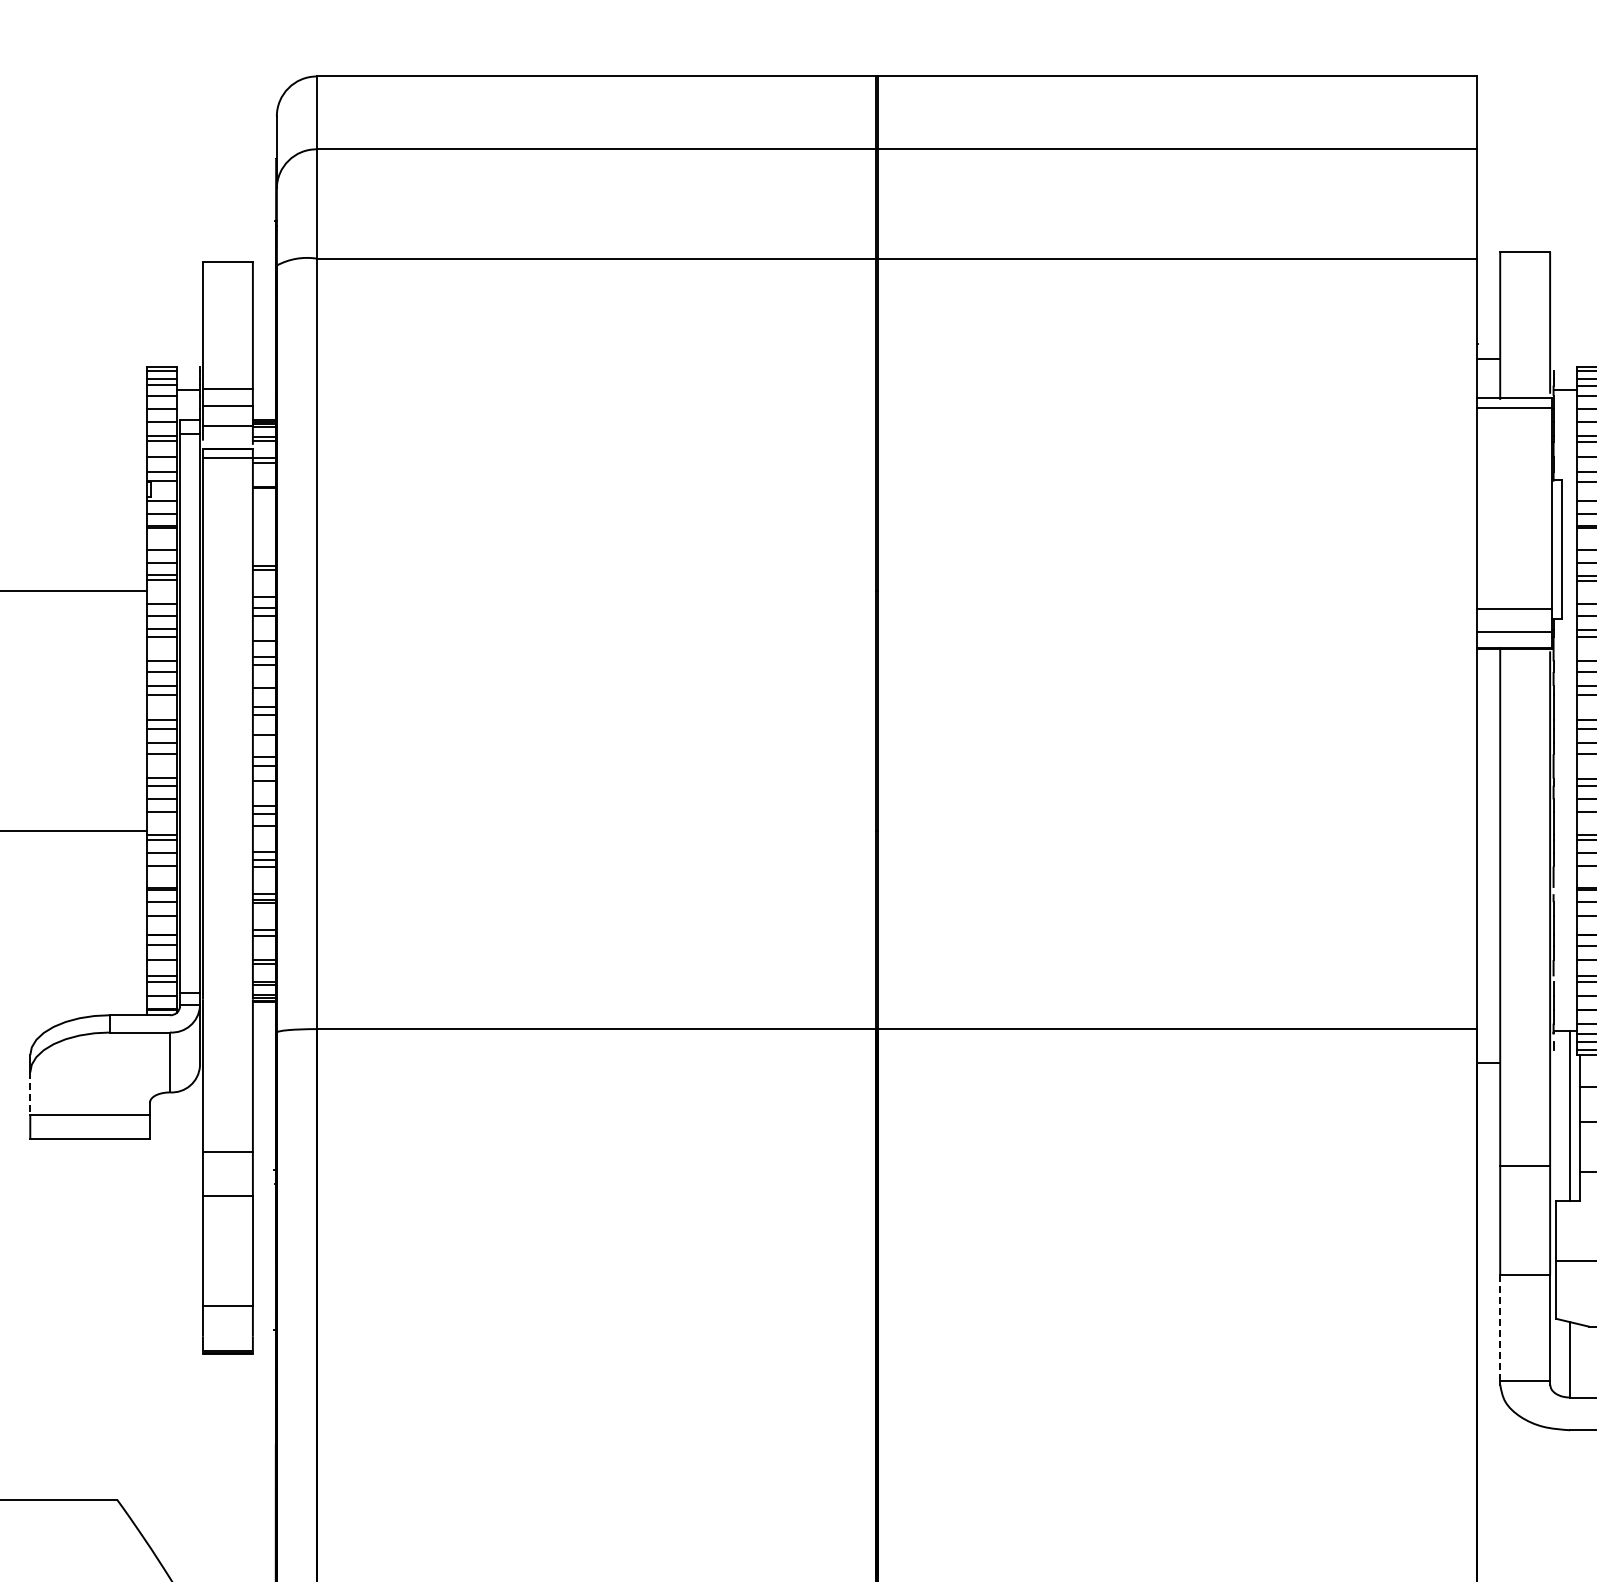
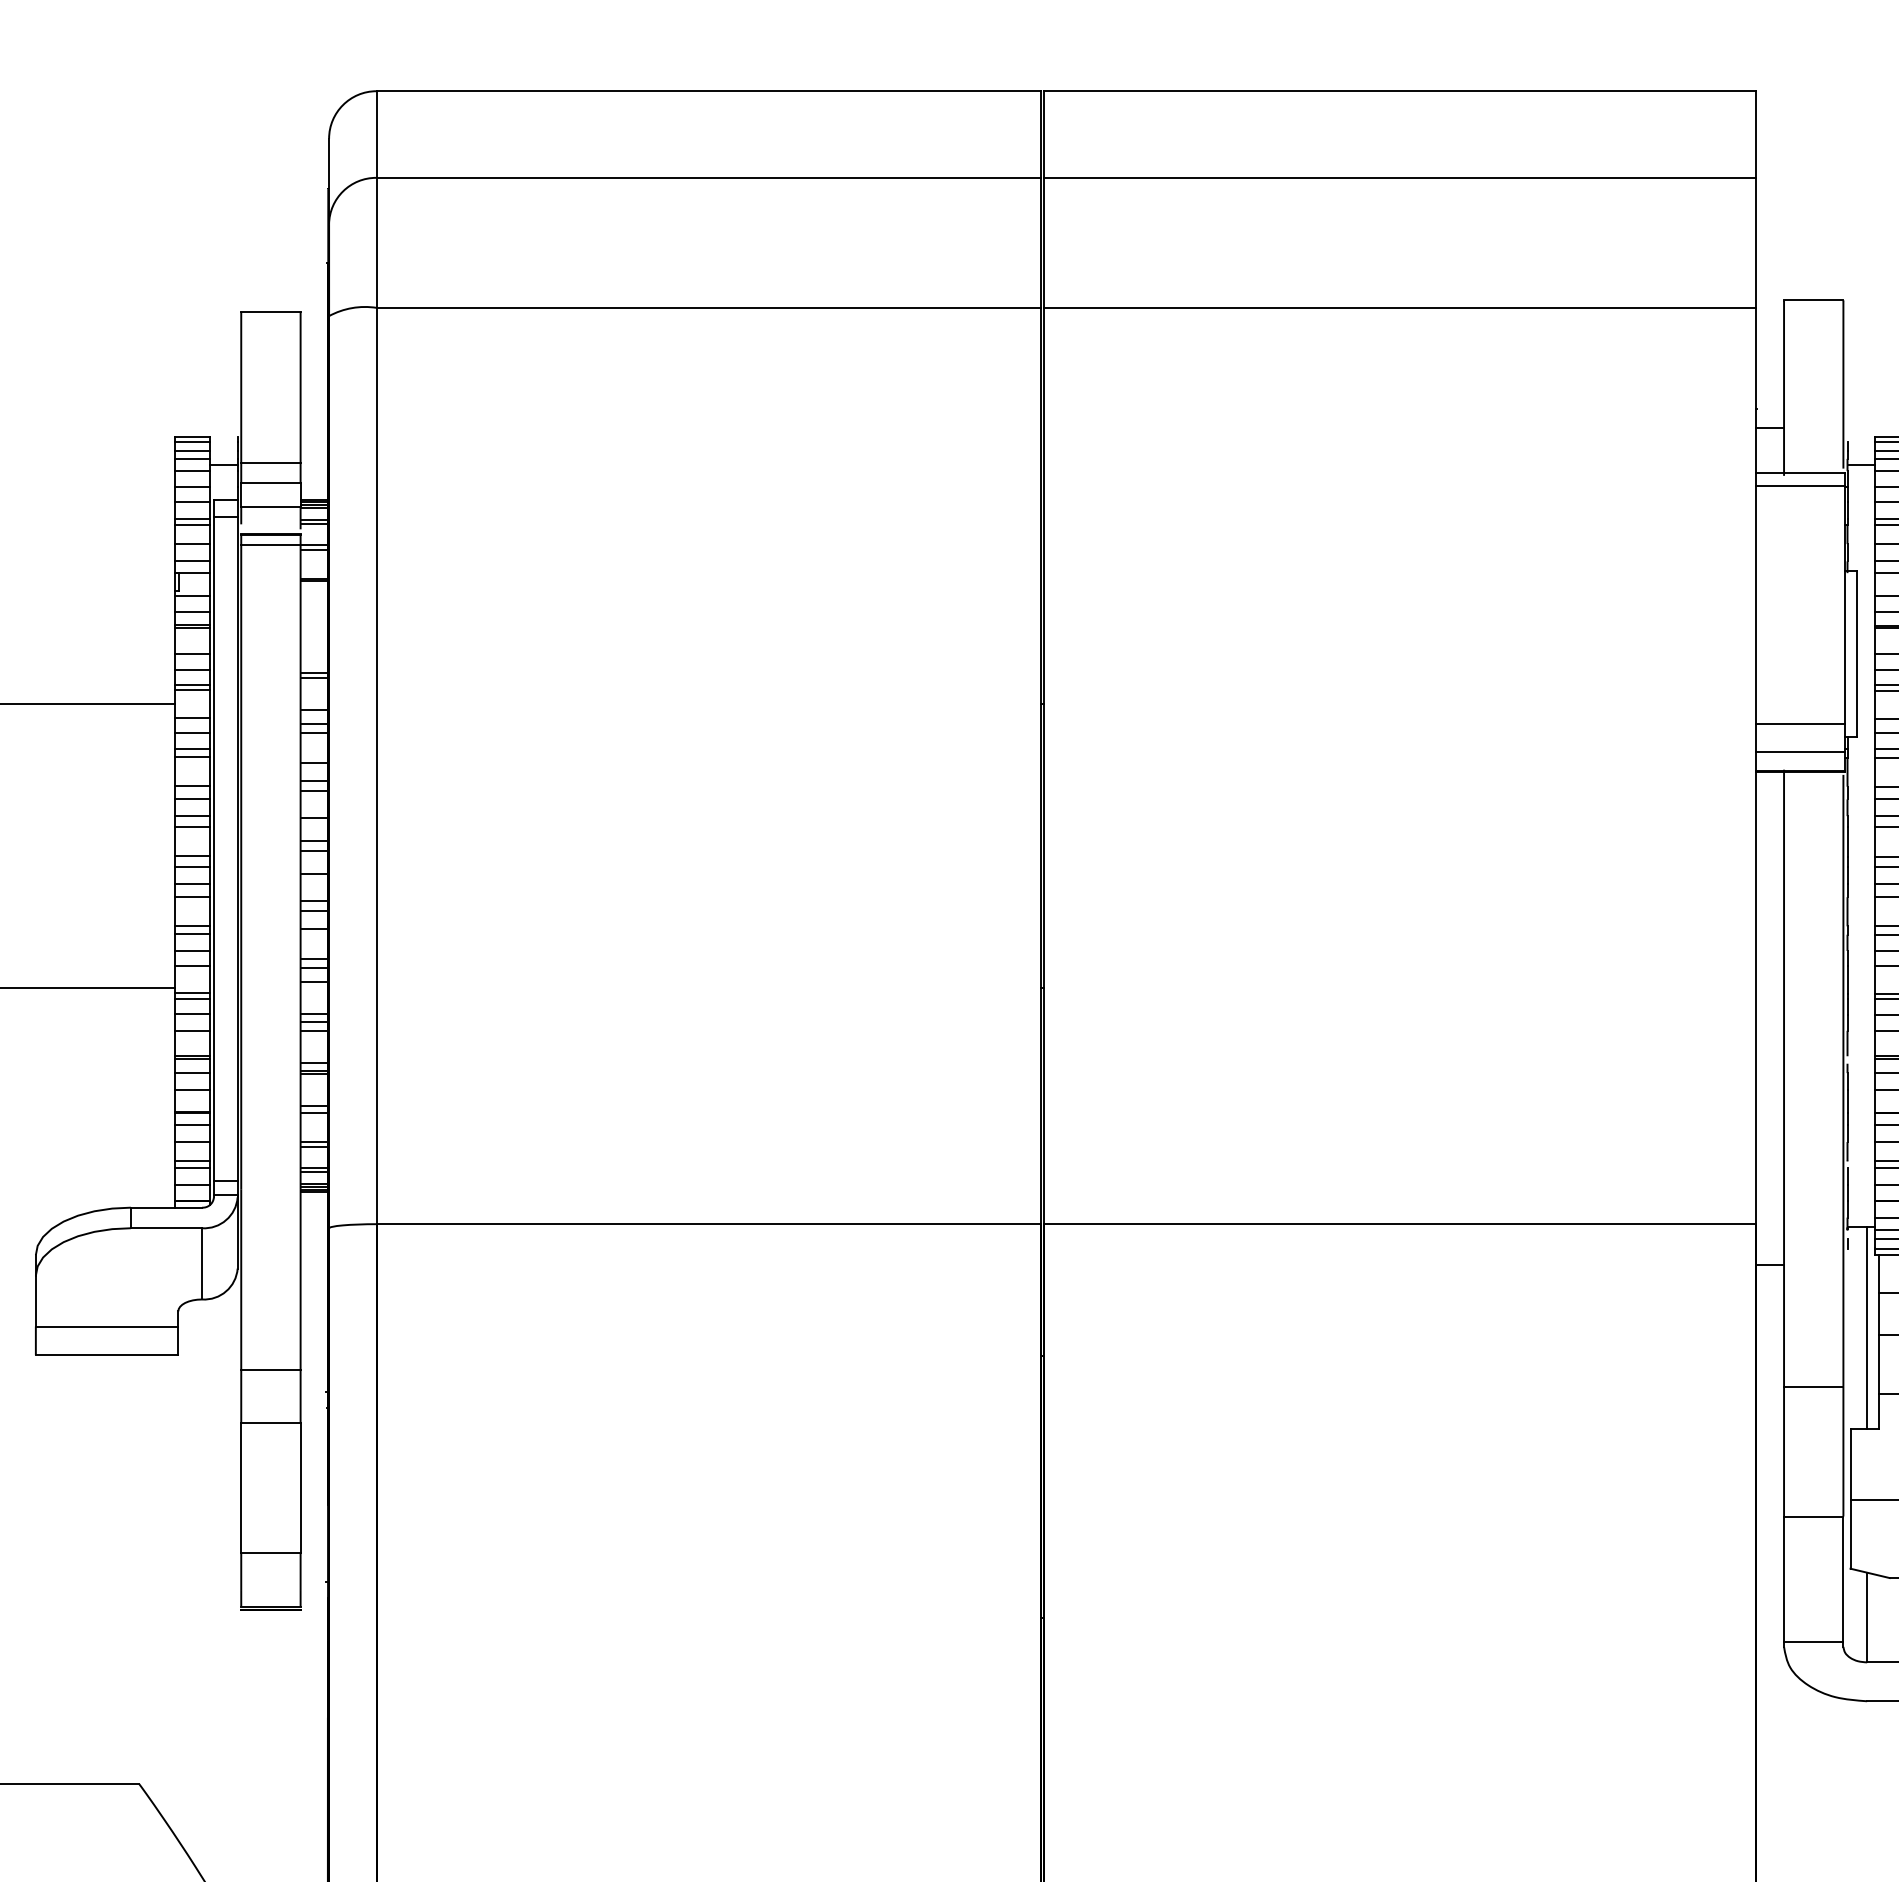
line: (30, 1094) -> (36, 1301), dashed -> solid
line: (1500, 1327) -> (1784, 1579), dashed -> solid

